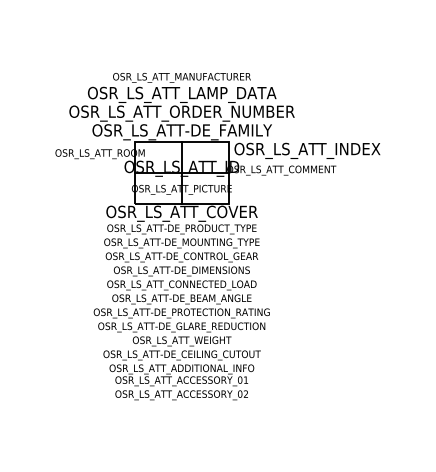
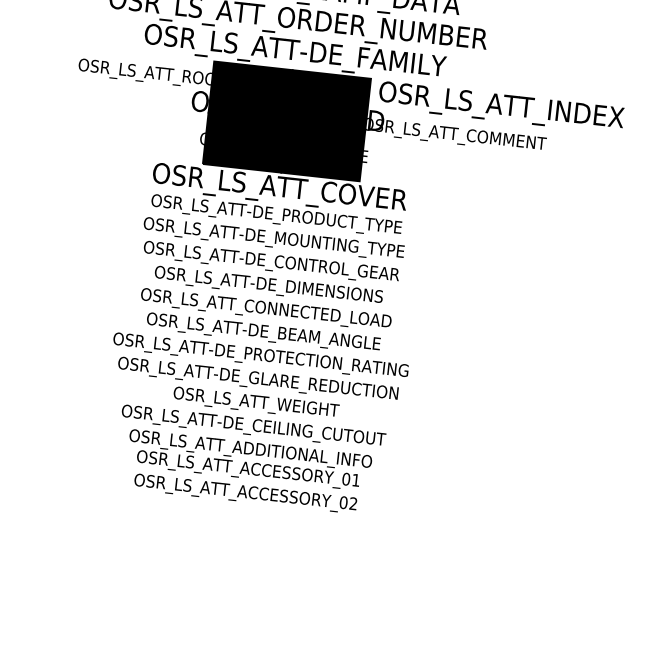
fill: (181, 172) -> (286, 120), added

